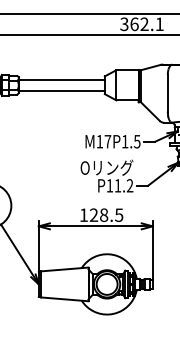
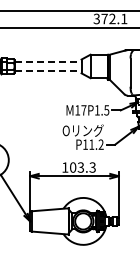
text: (134, 23) -> (104, 18), 362.1 -> 372.1
line: (62, 80) -> (48, 62), solid -> dashed
line: (62, 90) -> (48, 70), solid -> dashed
text: (106, 215) -> (82, 167), 128.5 -> 103.3

